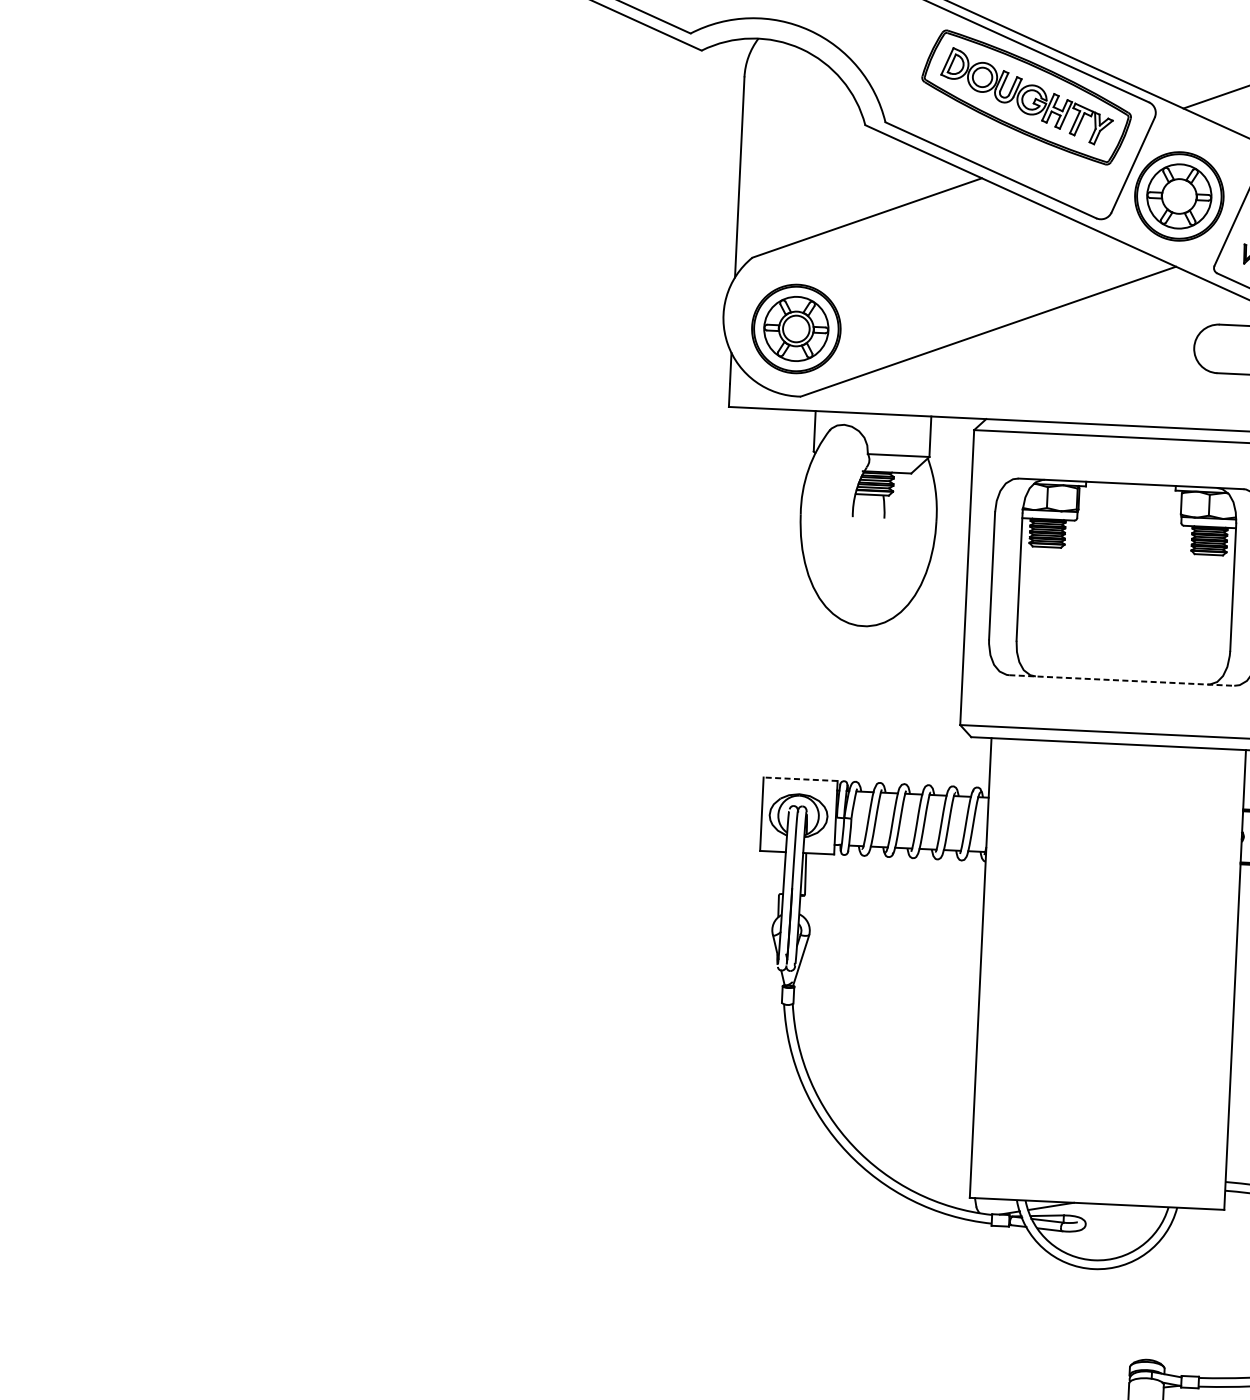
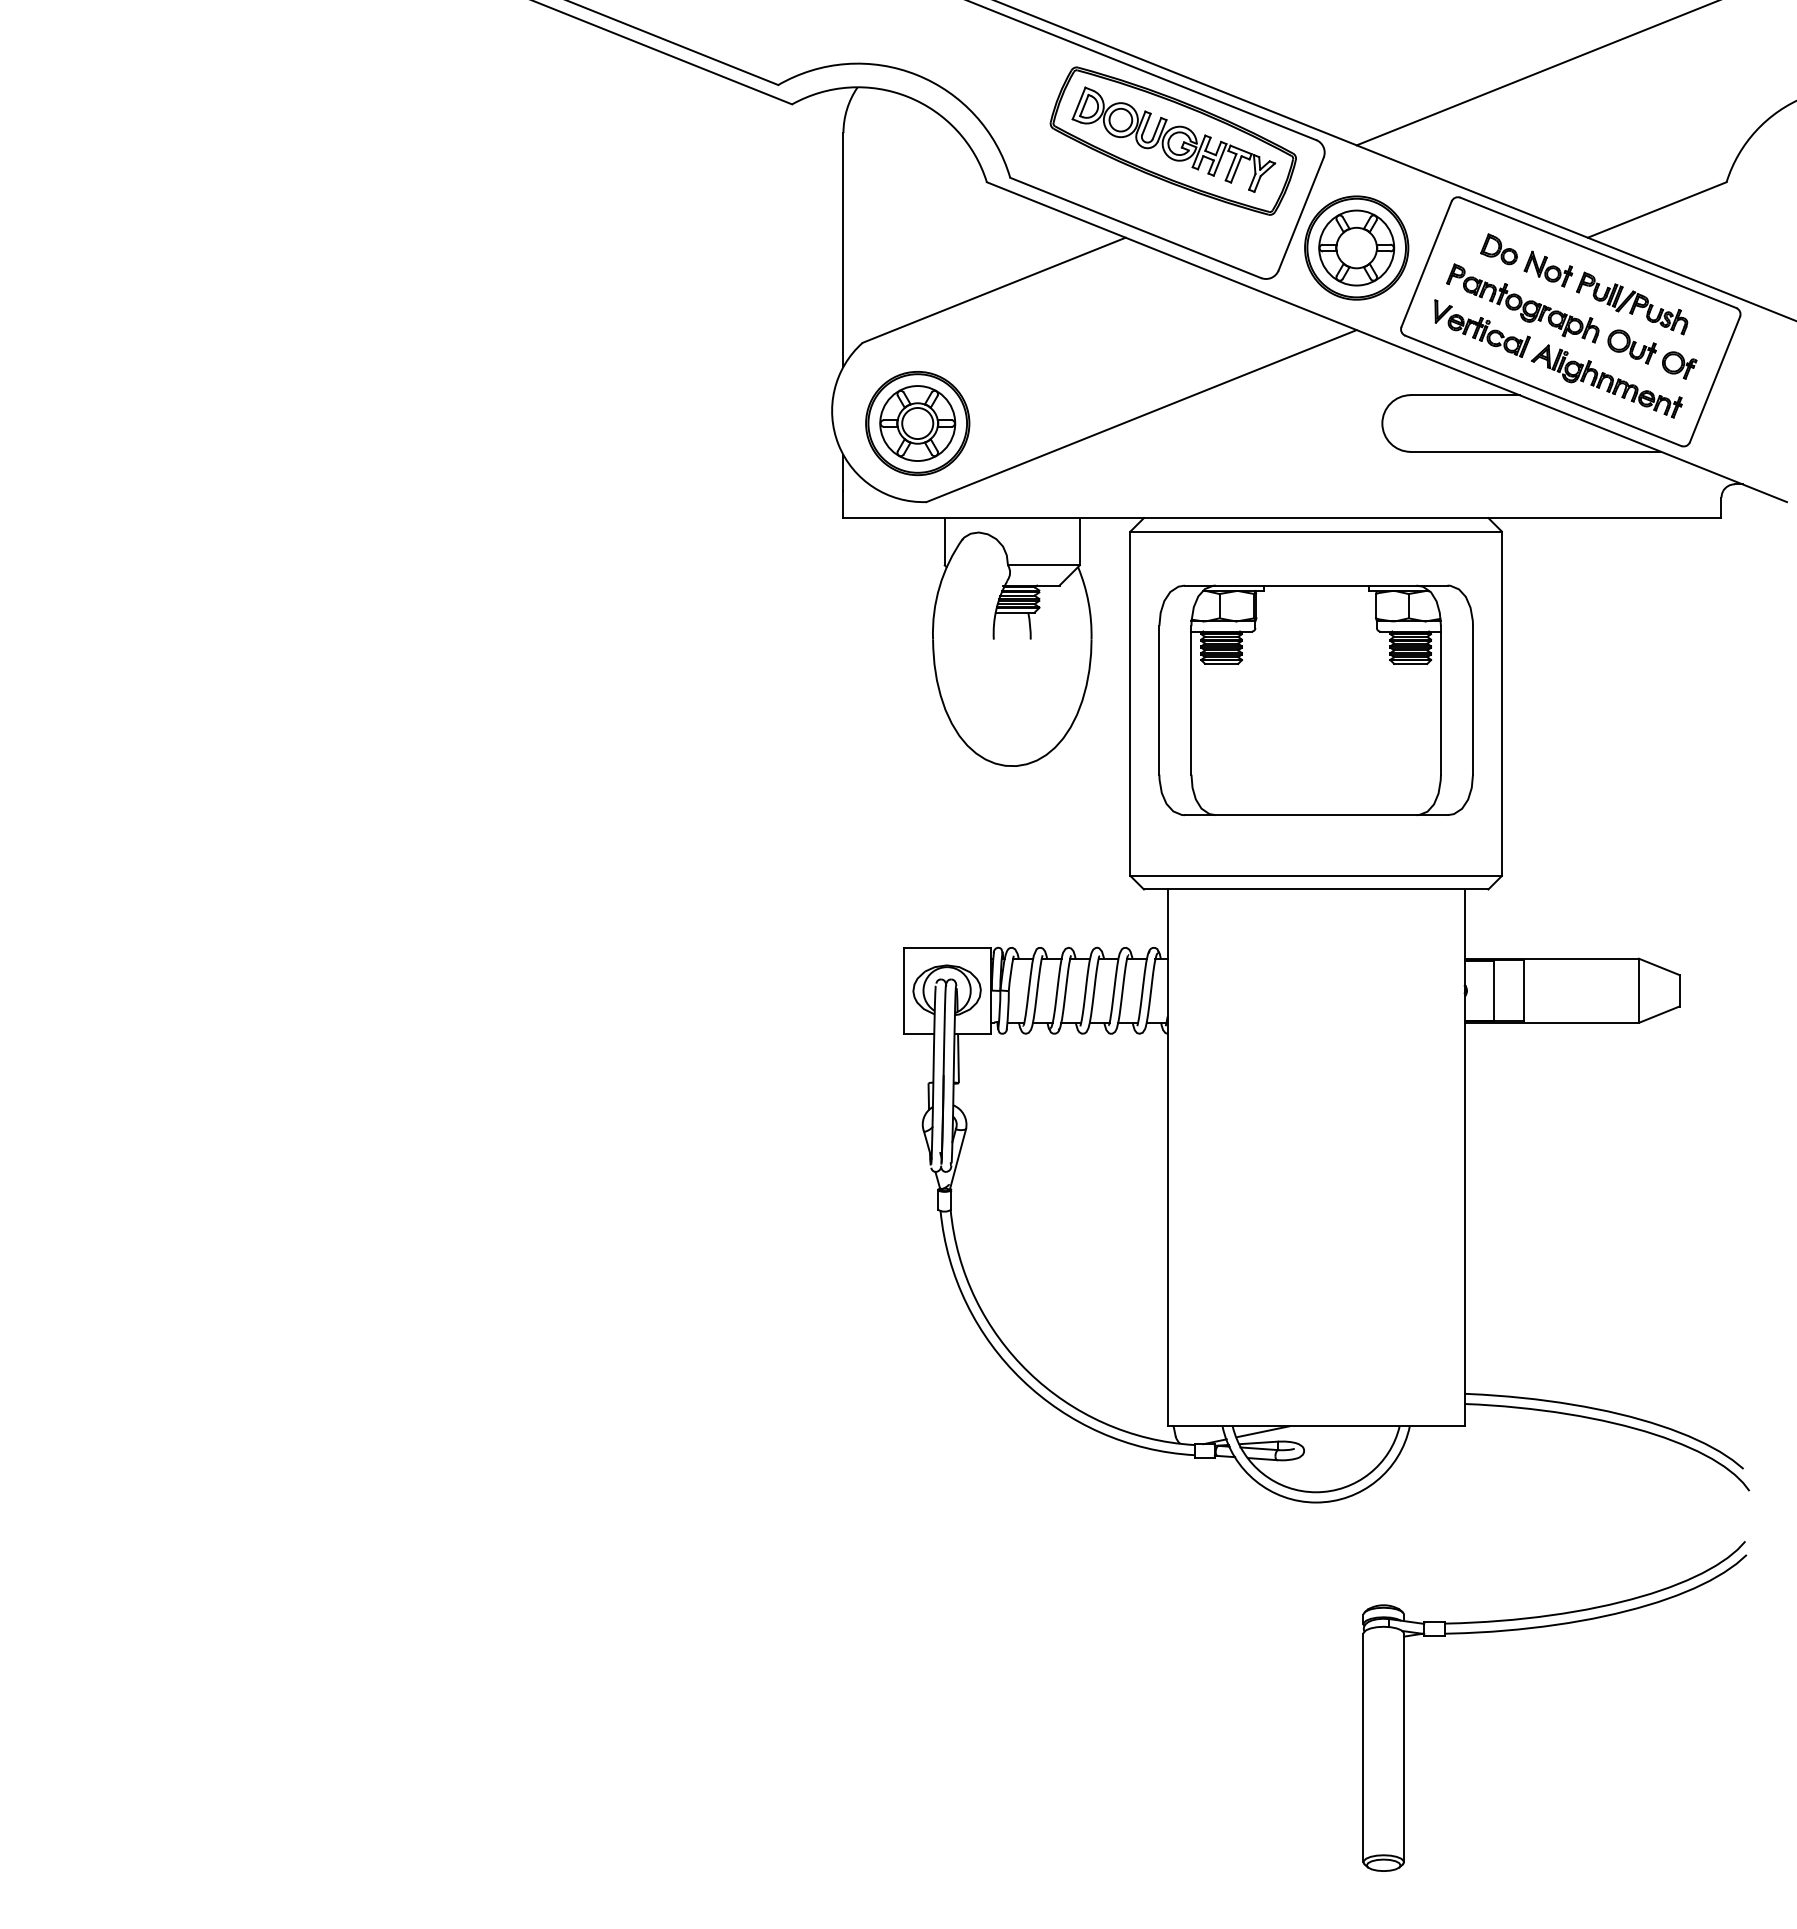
line: (1122, 680) -> (1316, 815), dashed -> solid
line: (799, 778) -> (946, 947), dashed -> solid

